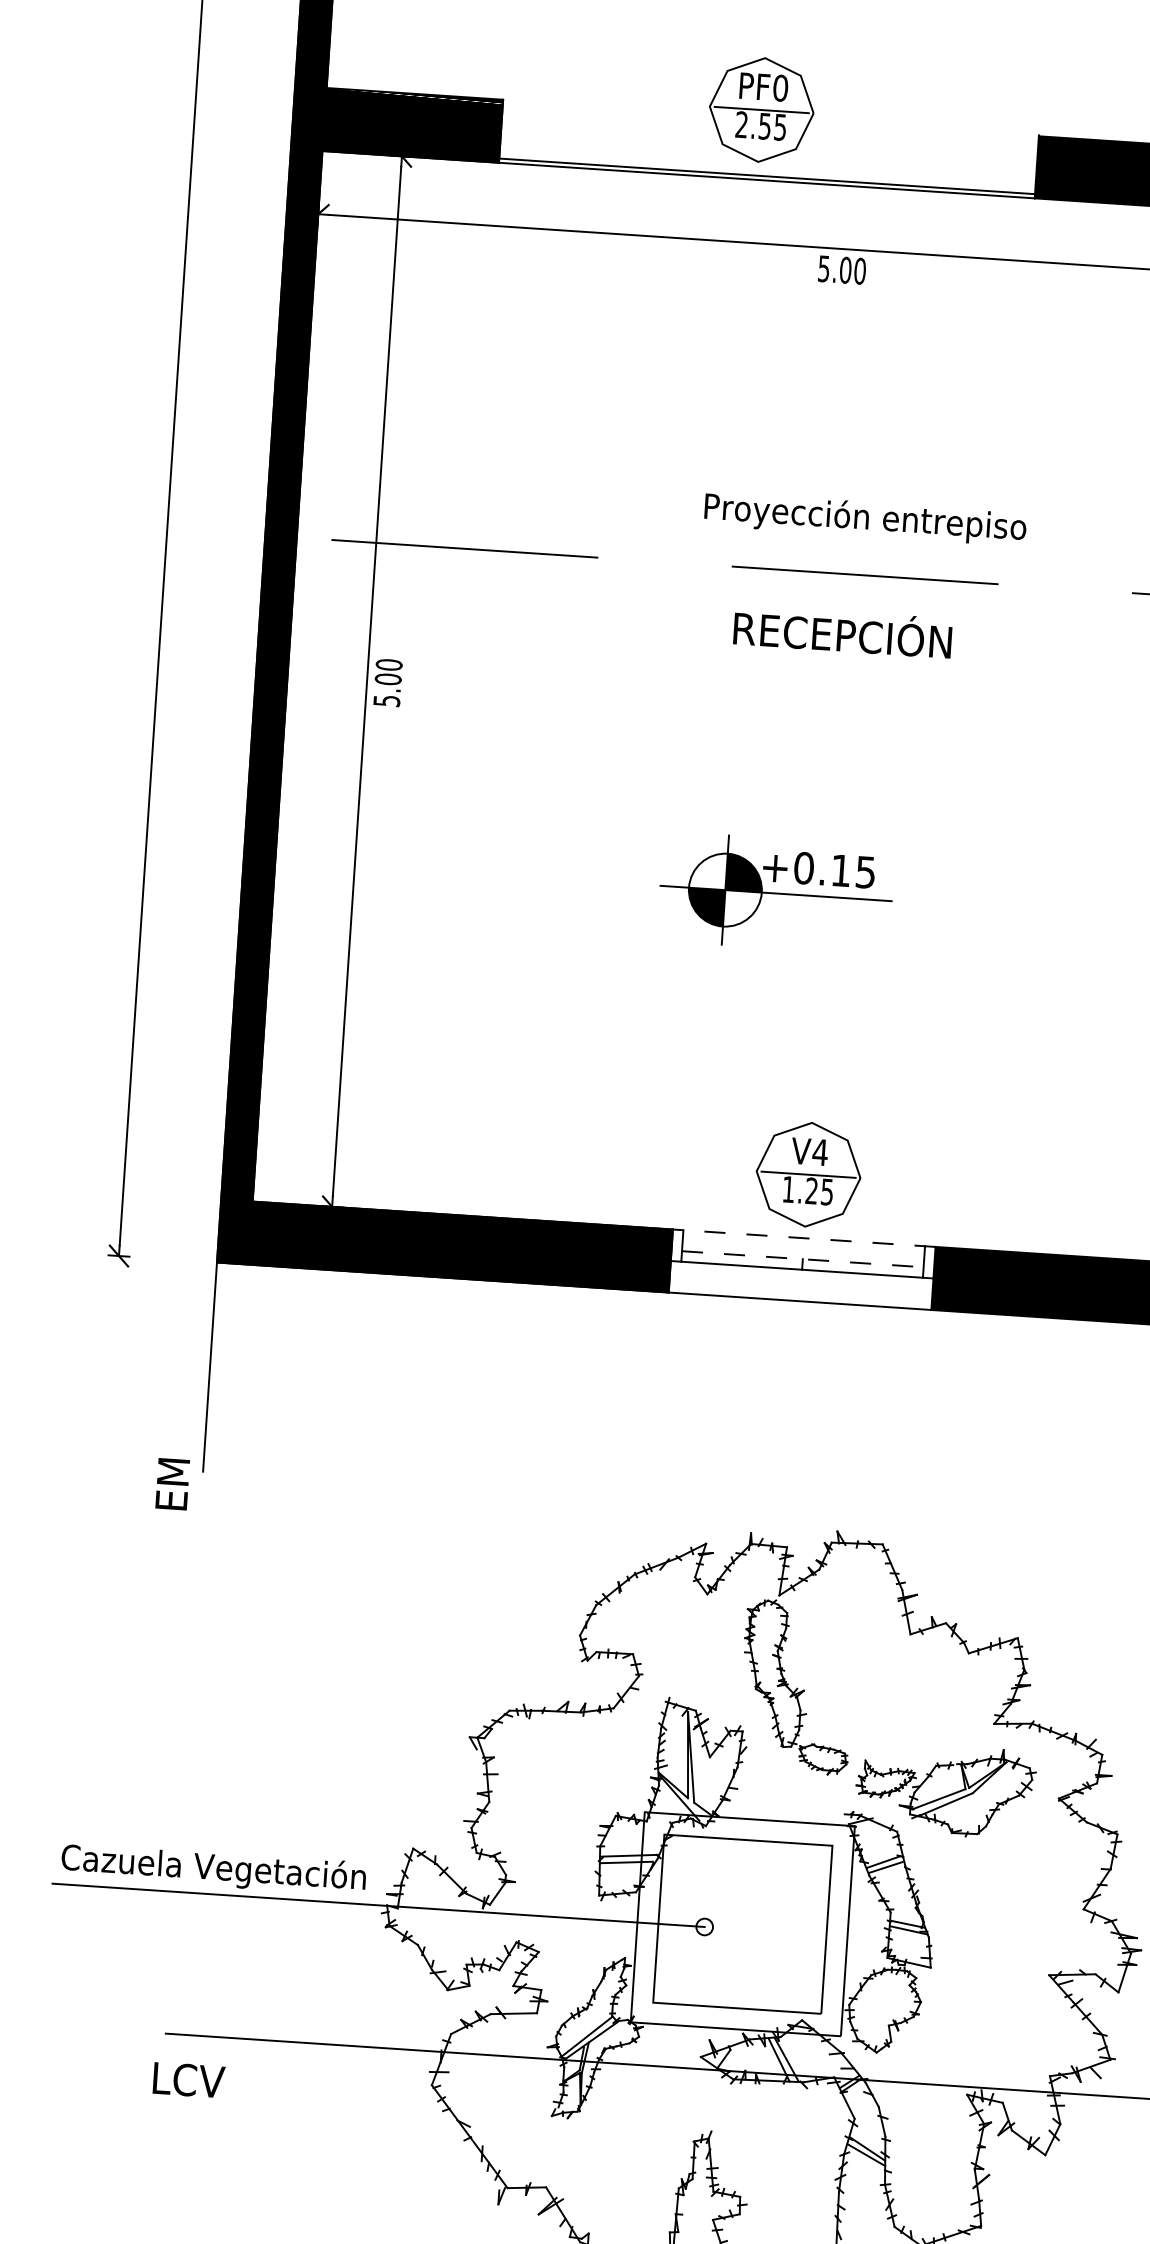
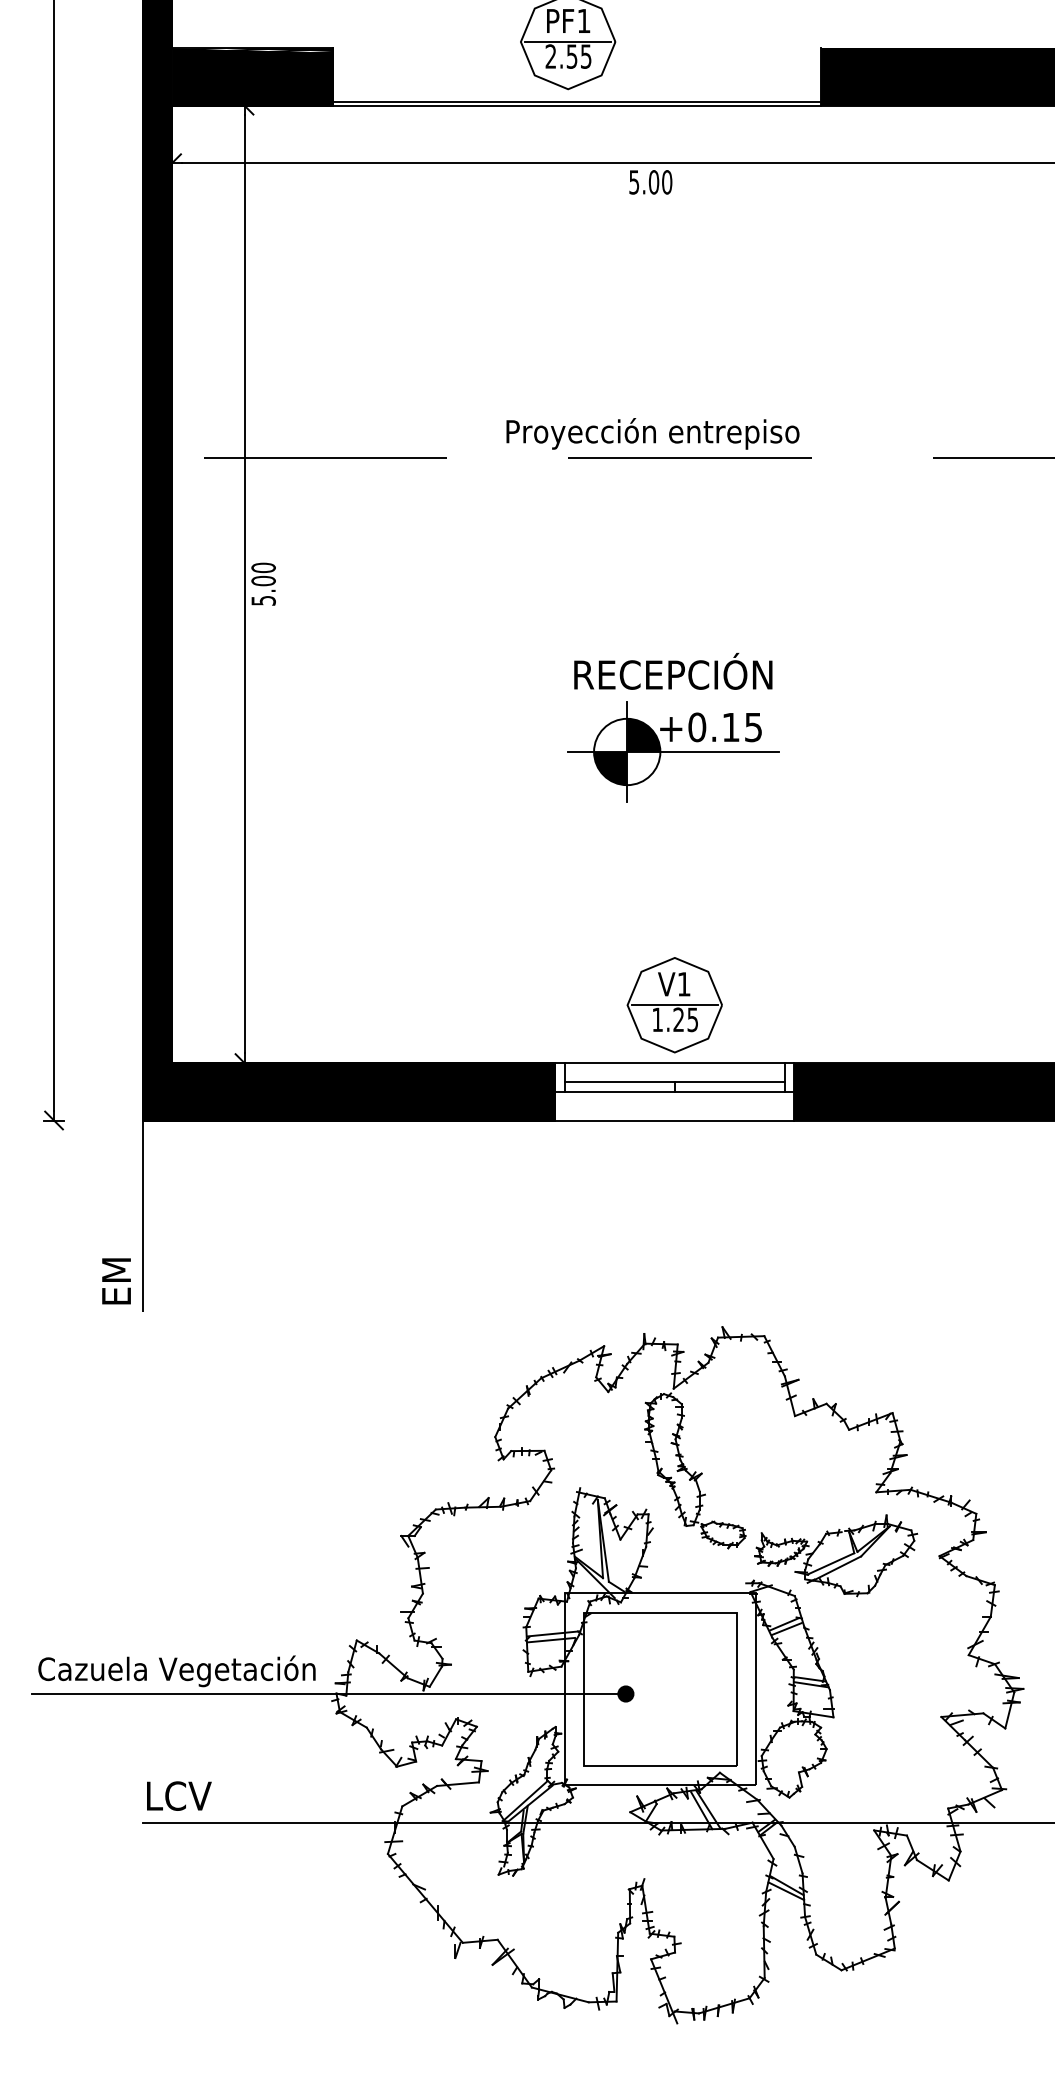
text: (780, 87) -> (583, 20), PF0 -> PF1
text: (865, 518) -> (652, 433), moved
text: (843, 631) -> (673, 671), moved
part: (776, 892) -> (673, 751), moved
text: (820, 1152) -> (684, 984), V4 -> V1
line: (803, 1238) -> (674, 1063), dashed -> solid
line: (803, 1259) -> (675, 1082), dashed -> solid
text: (172, 1484) -> (116, 1281), moved
fill: (704, 1926) -> (625, 1693), added
text: (189, 2079) -> (179, 1795), moved

